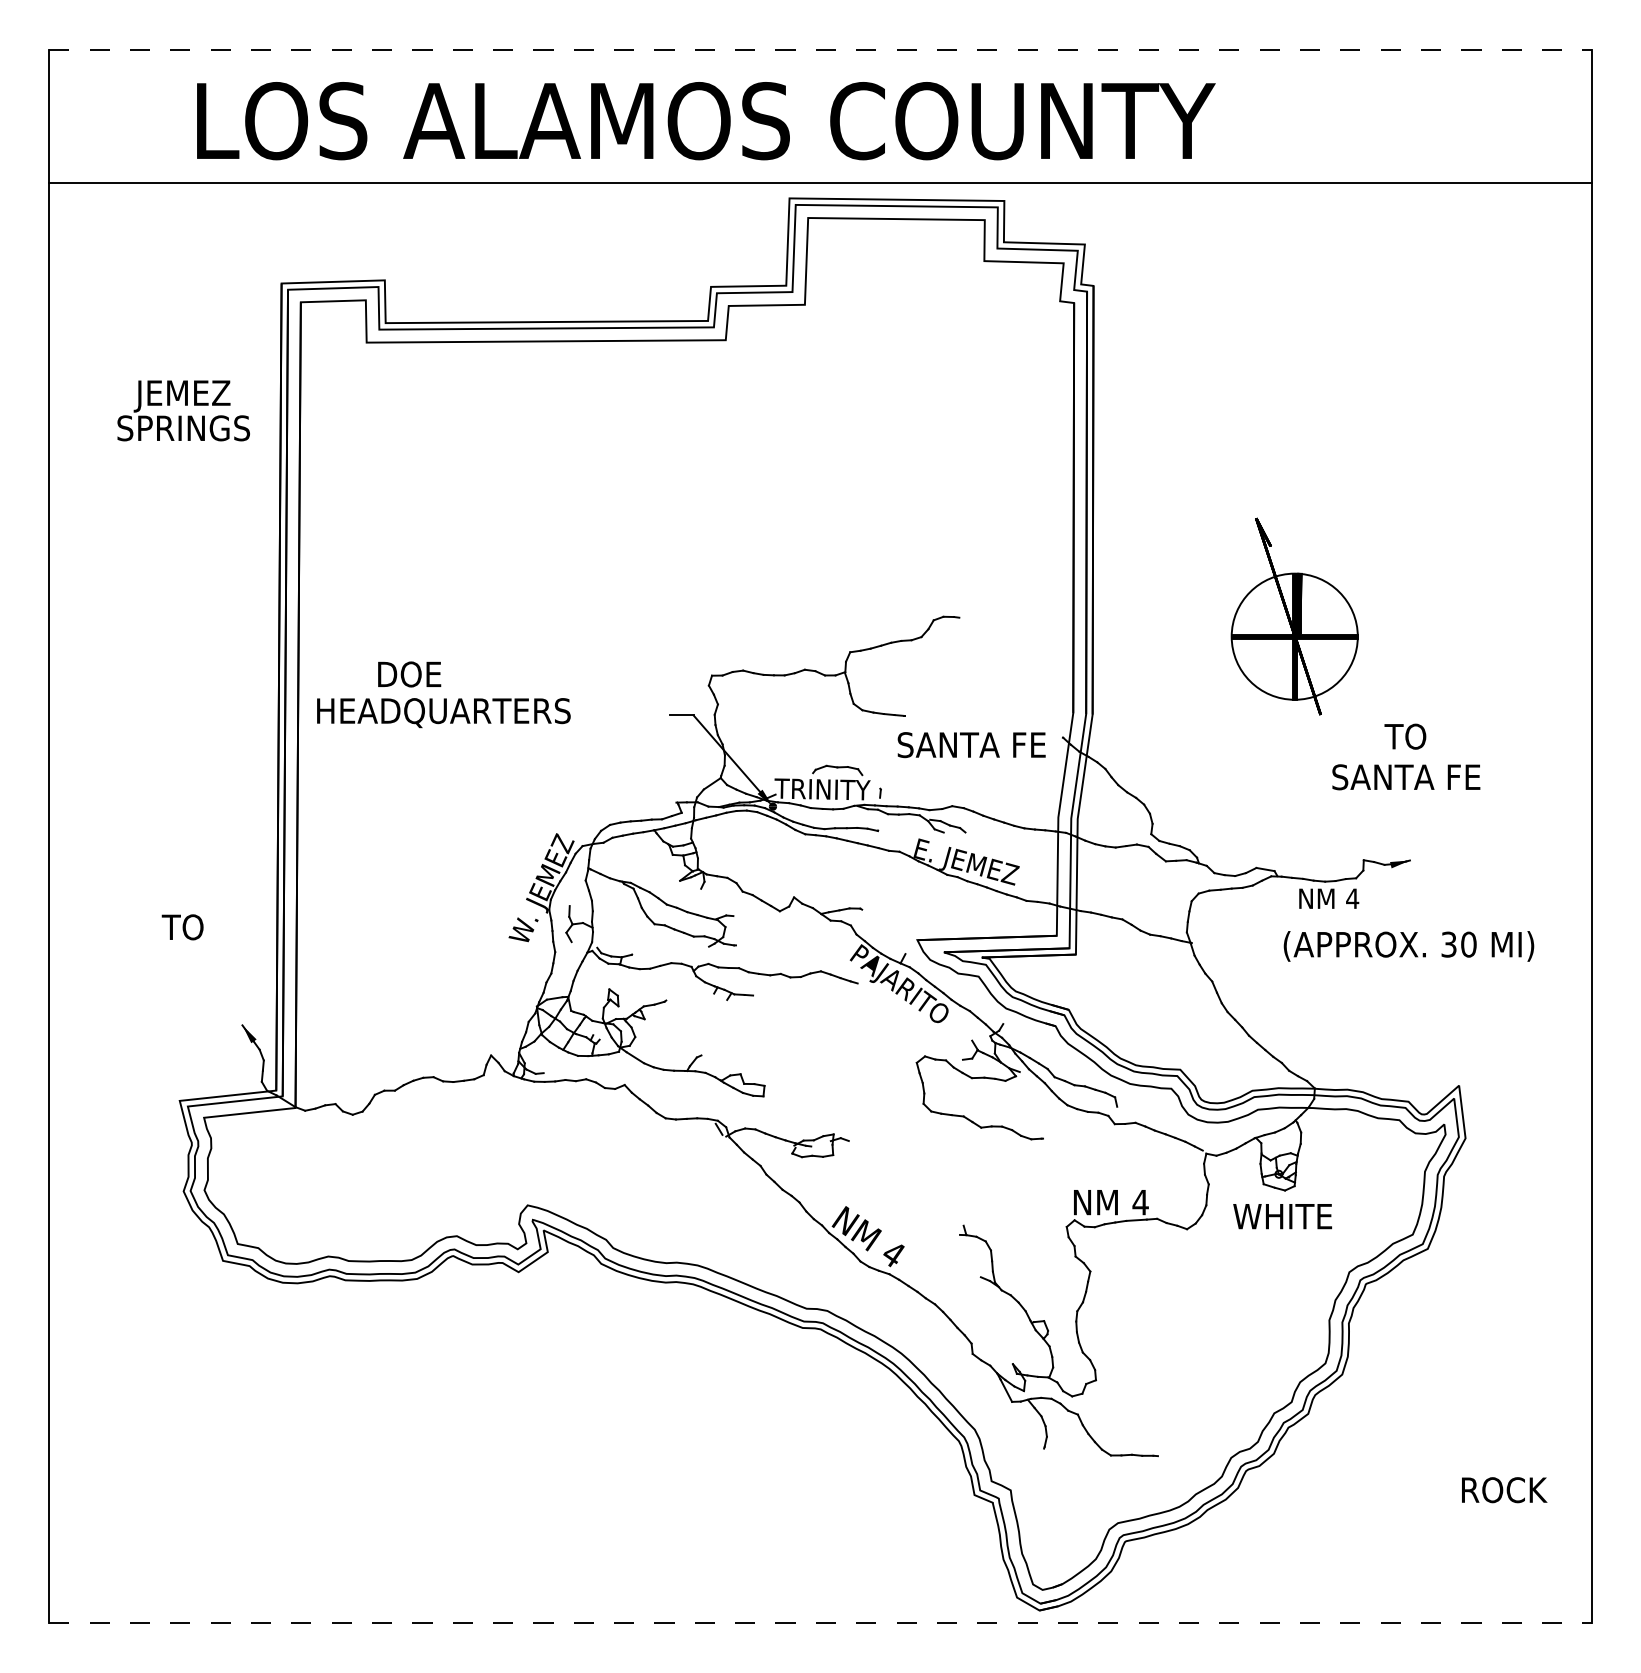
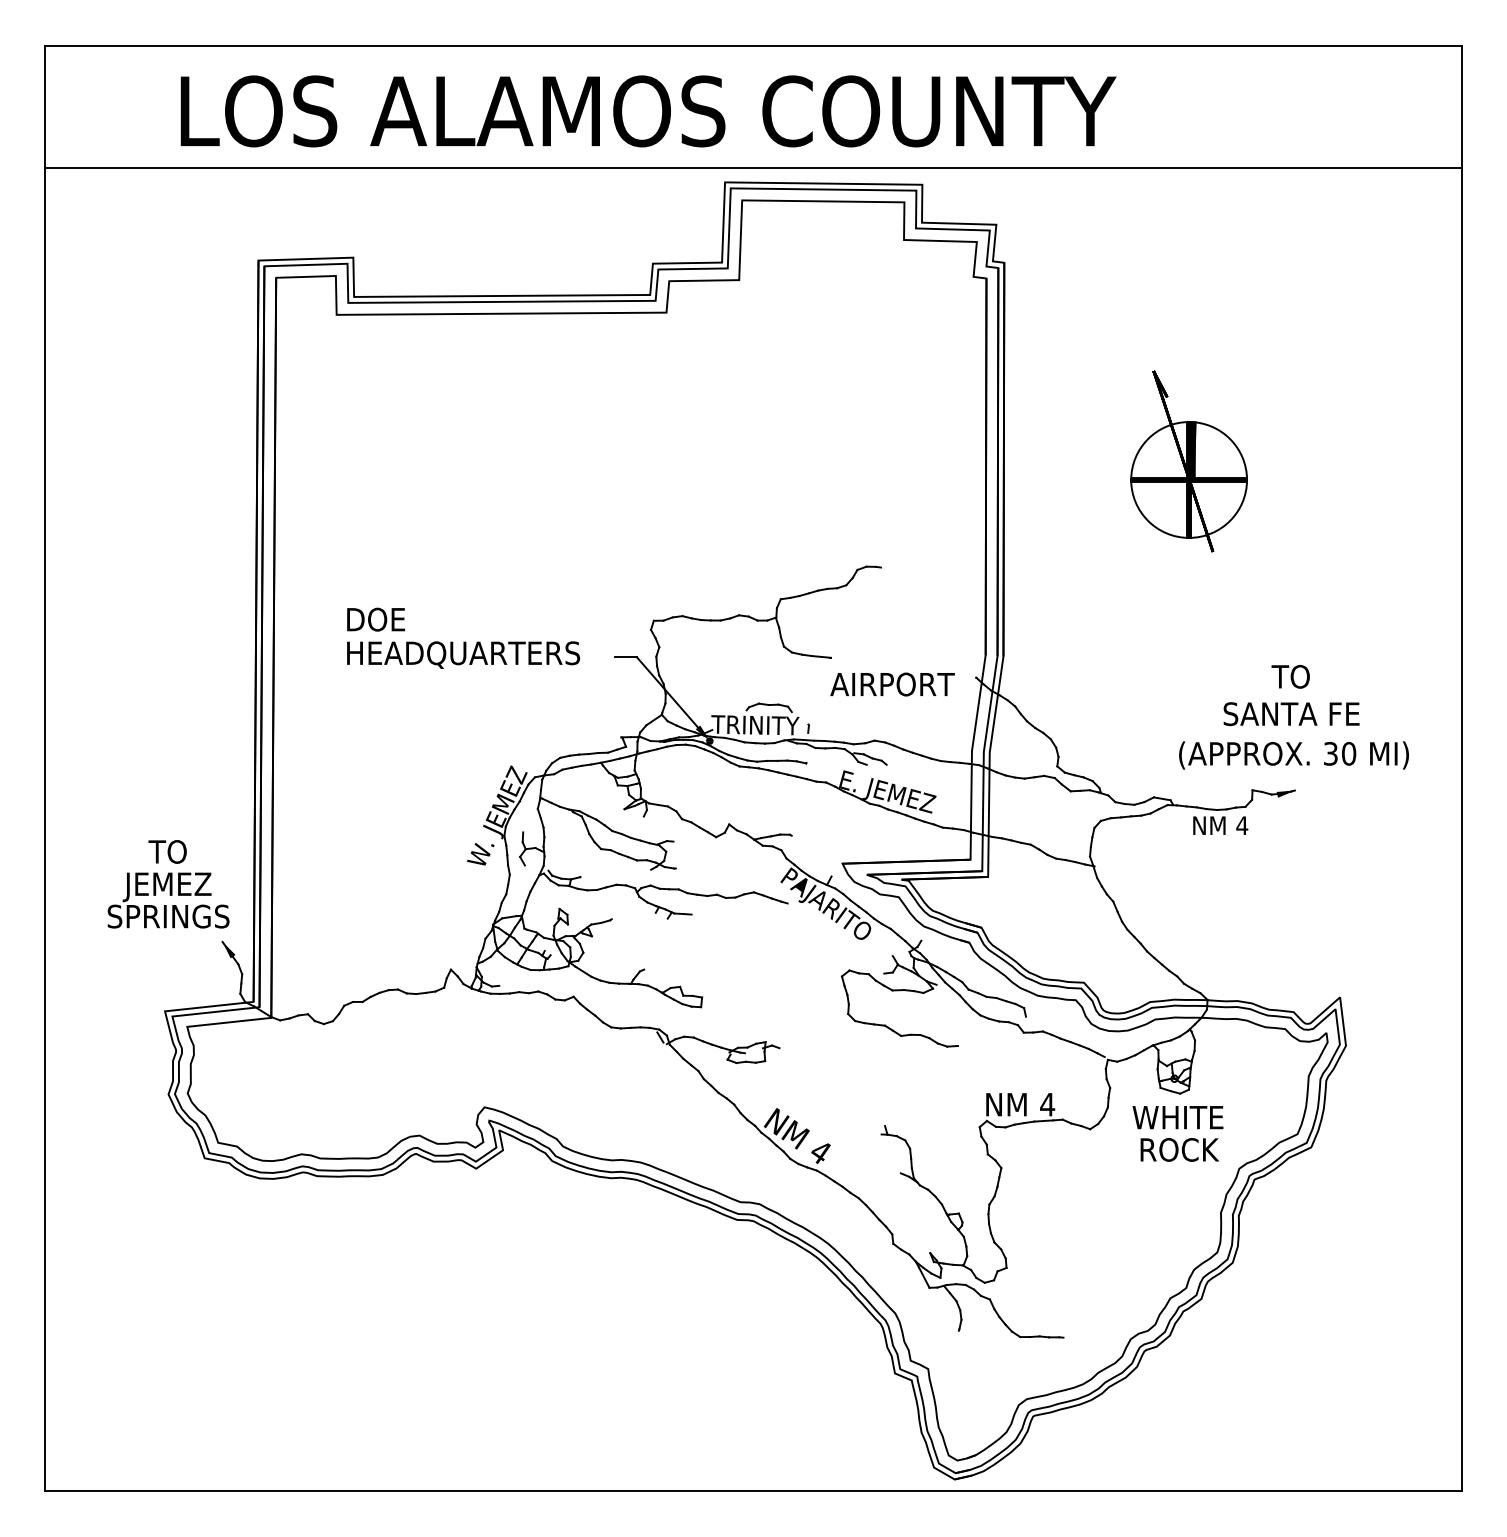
line: (821, 50) -> (754, 46), dashed -> solid
text: (183, 410) -> (168, 900), moved
part: (1294, 616) -> (1188, 461), moved
text: (443, 712) -> (463, 654), moved
text: (971, 745) -> (892, 684), SANTA FE -> AIRPORT
text: (1408, 946) -> (1293, 755), moved
text: (1504, 1489) -> (1179, 1149), moved
line: (821, 1622) -> (754, 1490), dashed -> solid

